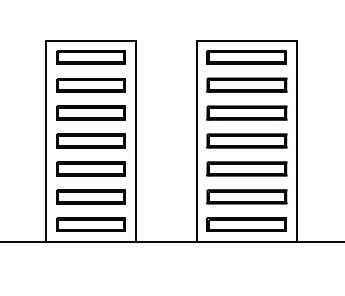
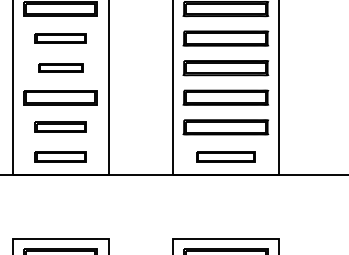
part: (90, 112) -> (60, 37), size x0.7
part: (90, 140) -> (60, 67), size x0.6
part: (90, 196) -> (60, 126), size x0.7
part: (90, 224) -> (60, 156), size x0.7
part: (246, 224) -> (225, 156), size x0.7

